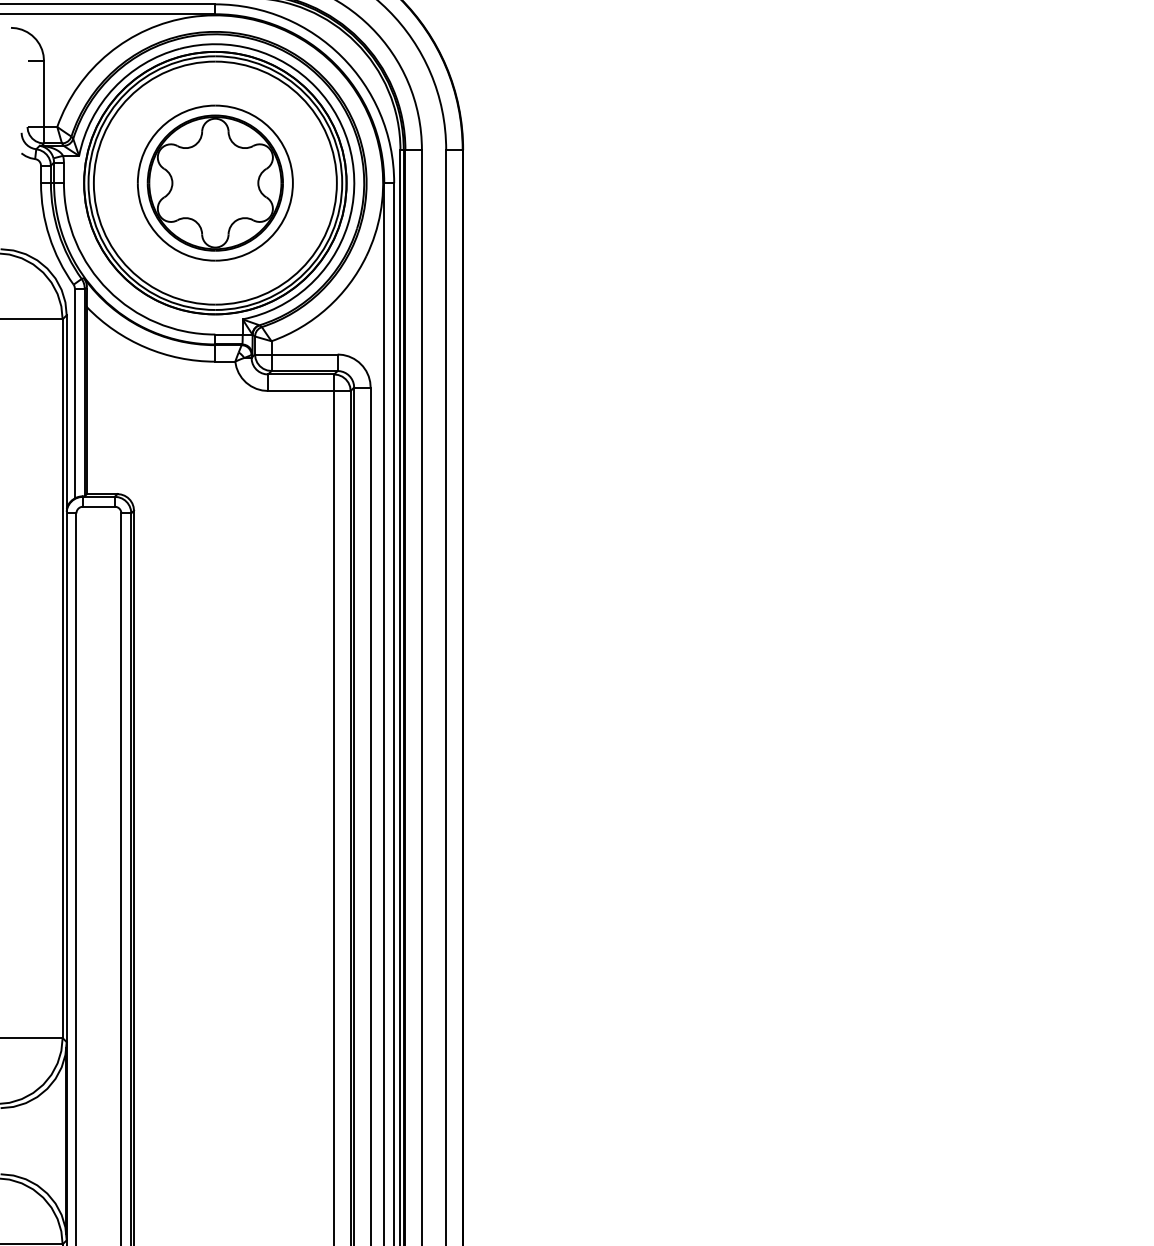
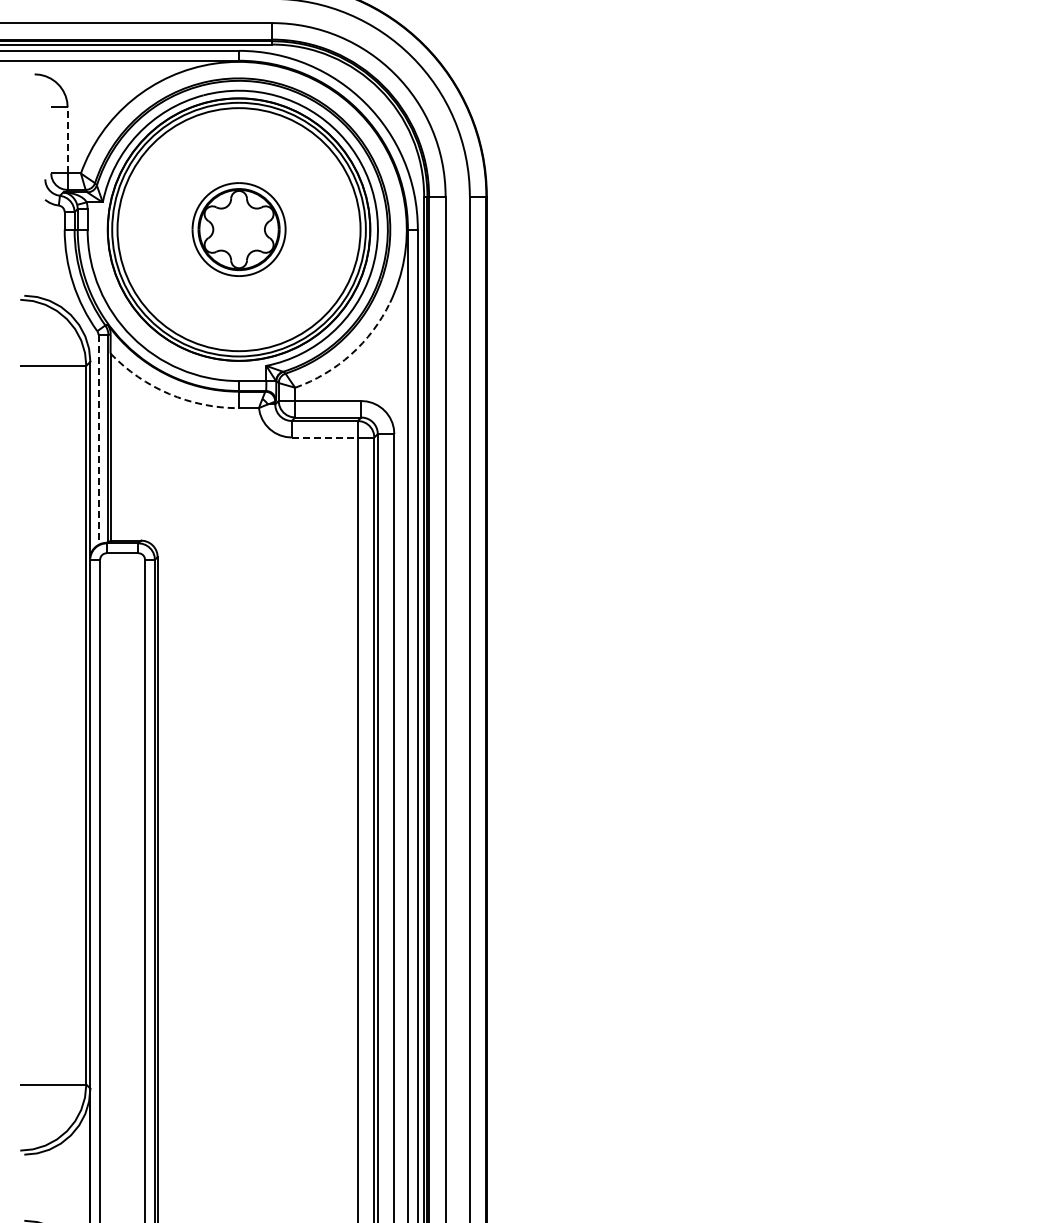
line: (44, 93) -> (68, 140), solid -> dashed
part: (215, 182) -> (239, 229), size x0.6
arc: (327, 308) -> (351, 355), solid -> dashed
arc: (145, 347) -> (169, 394), solid -> dashed
line: (301, 391) -> (325, 438), solid -> dashed
line: (74, 393) -> (98, 440), solid -> dashed

